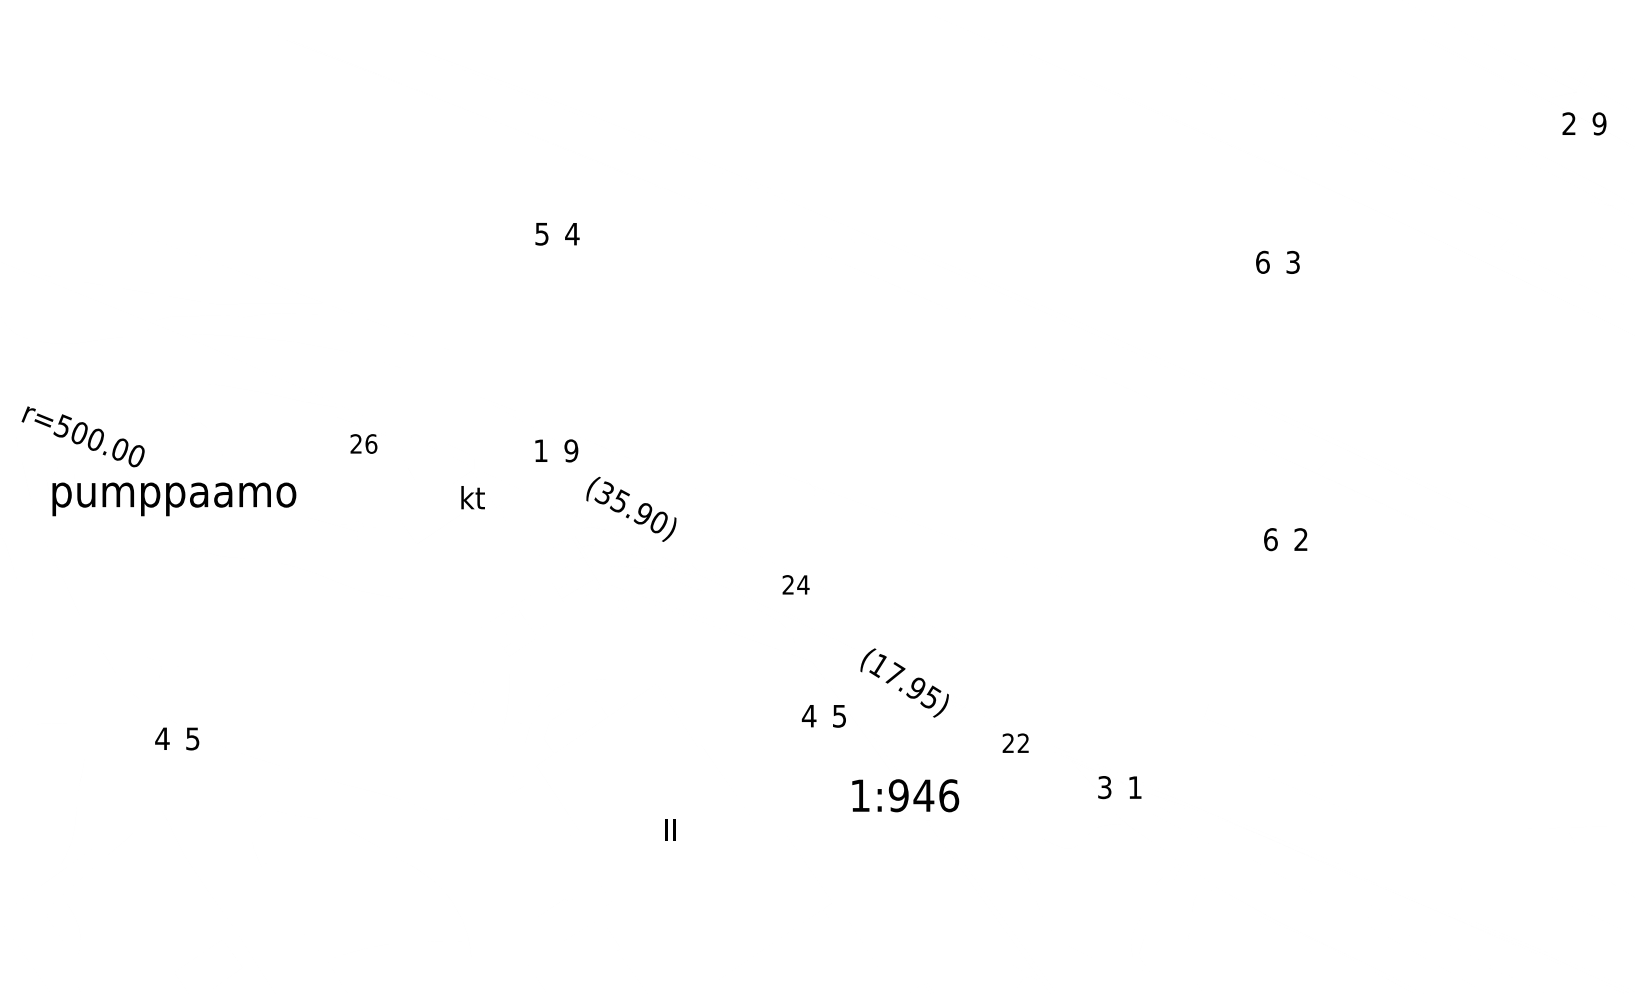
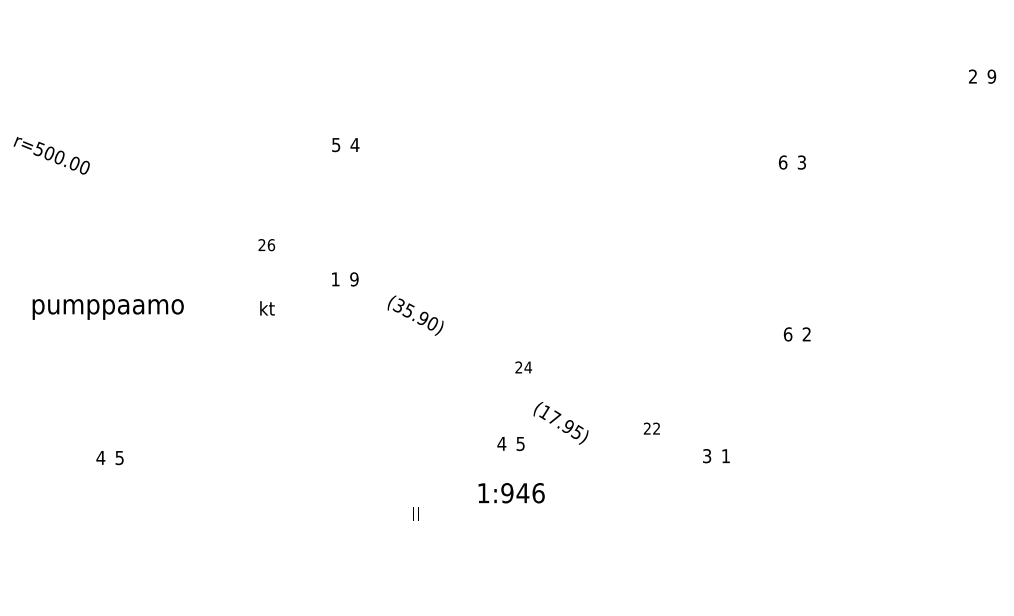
text: (82, 436) -> (51, 155), moved
text: (363, 444) -> (266, 245), moved
text: (473, 497) -> (267, 308), moved
text: (631, 509) -> (415, 315), moved
text: (795, 584) -> (523, 367), moved
text: (1071, 765) -> (686, 442), moved
text: (905, 796) -> (511, 493), moved

